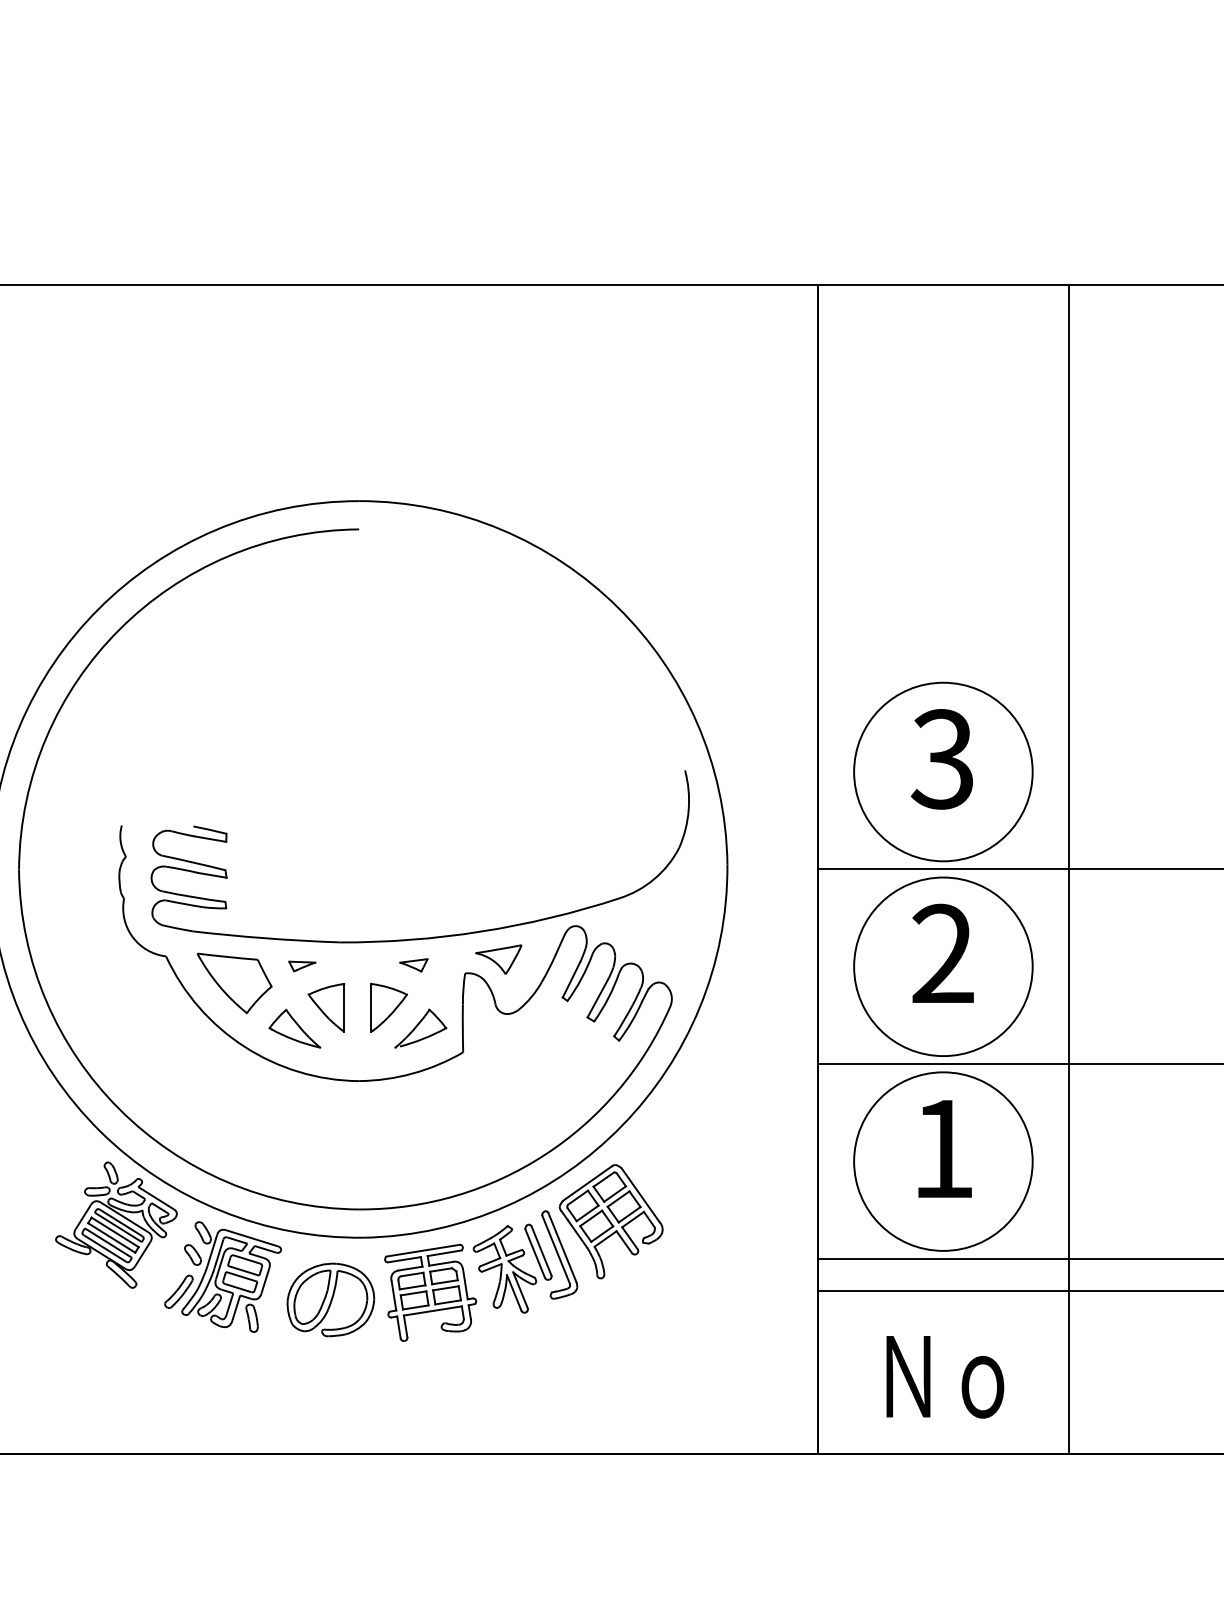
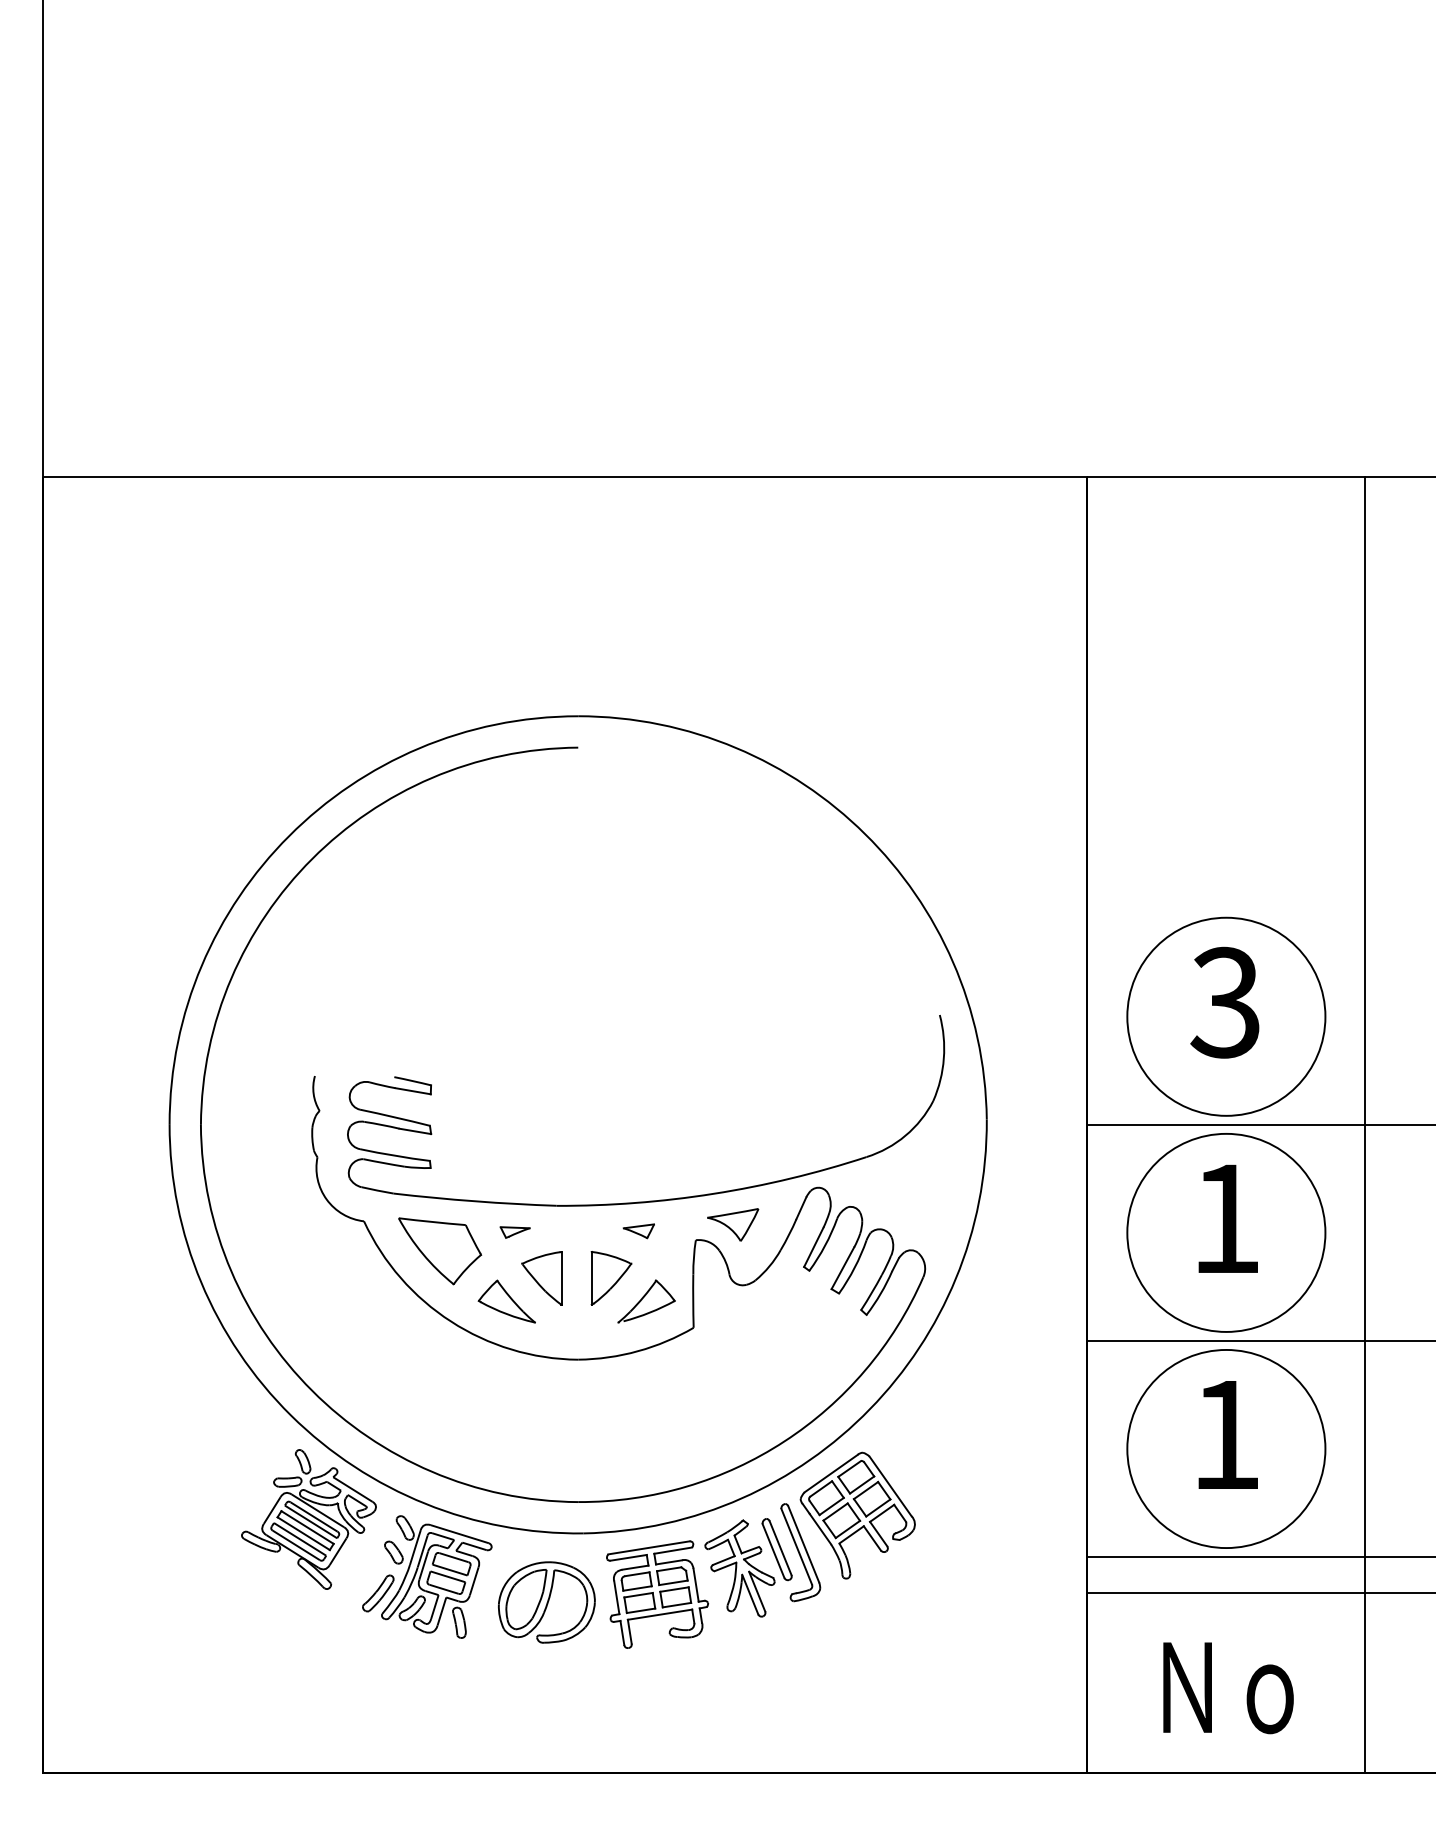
text: (942, 952) -> (1225, 1217), 2 -> 1

